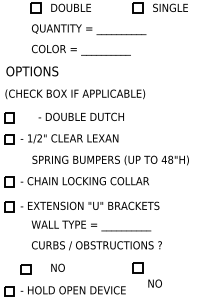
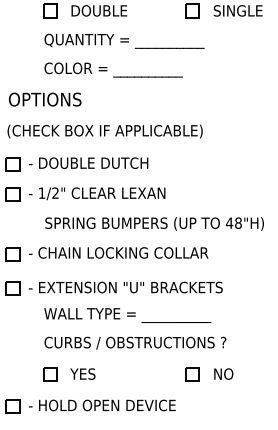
text: (81, 116) -> (88, 162), moved
text: (59, 267) -> (82, 373), NO -> YES
part: (26, 269) -> (50, 374), moved
text: (154, 283) -> (223, 373), moved

